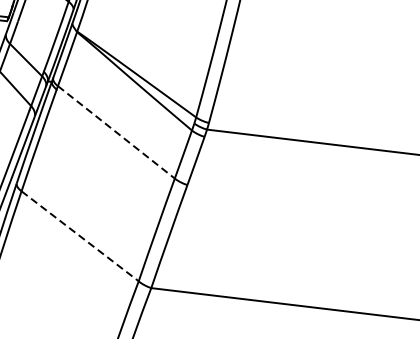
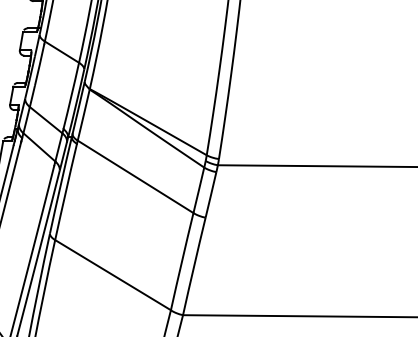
line: (117, 133) -> (136, 177), dashed -> solid
line: (80, 236) -> (113, 275), dashed -> solid

